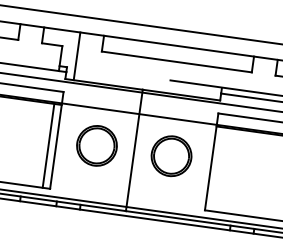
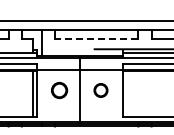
line: (176, 61) -> (96, 38), solid -> dashed
part: (96, 145) -> (59, 90), size x0.7
part: (170, 156) -> (100, 90), size x0.6

